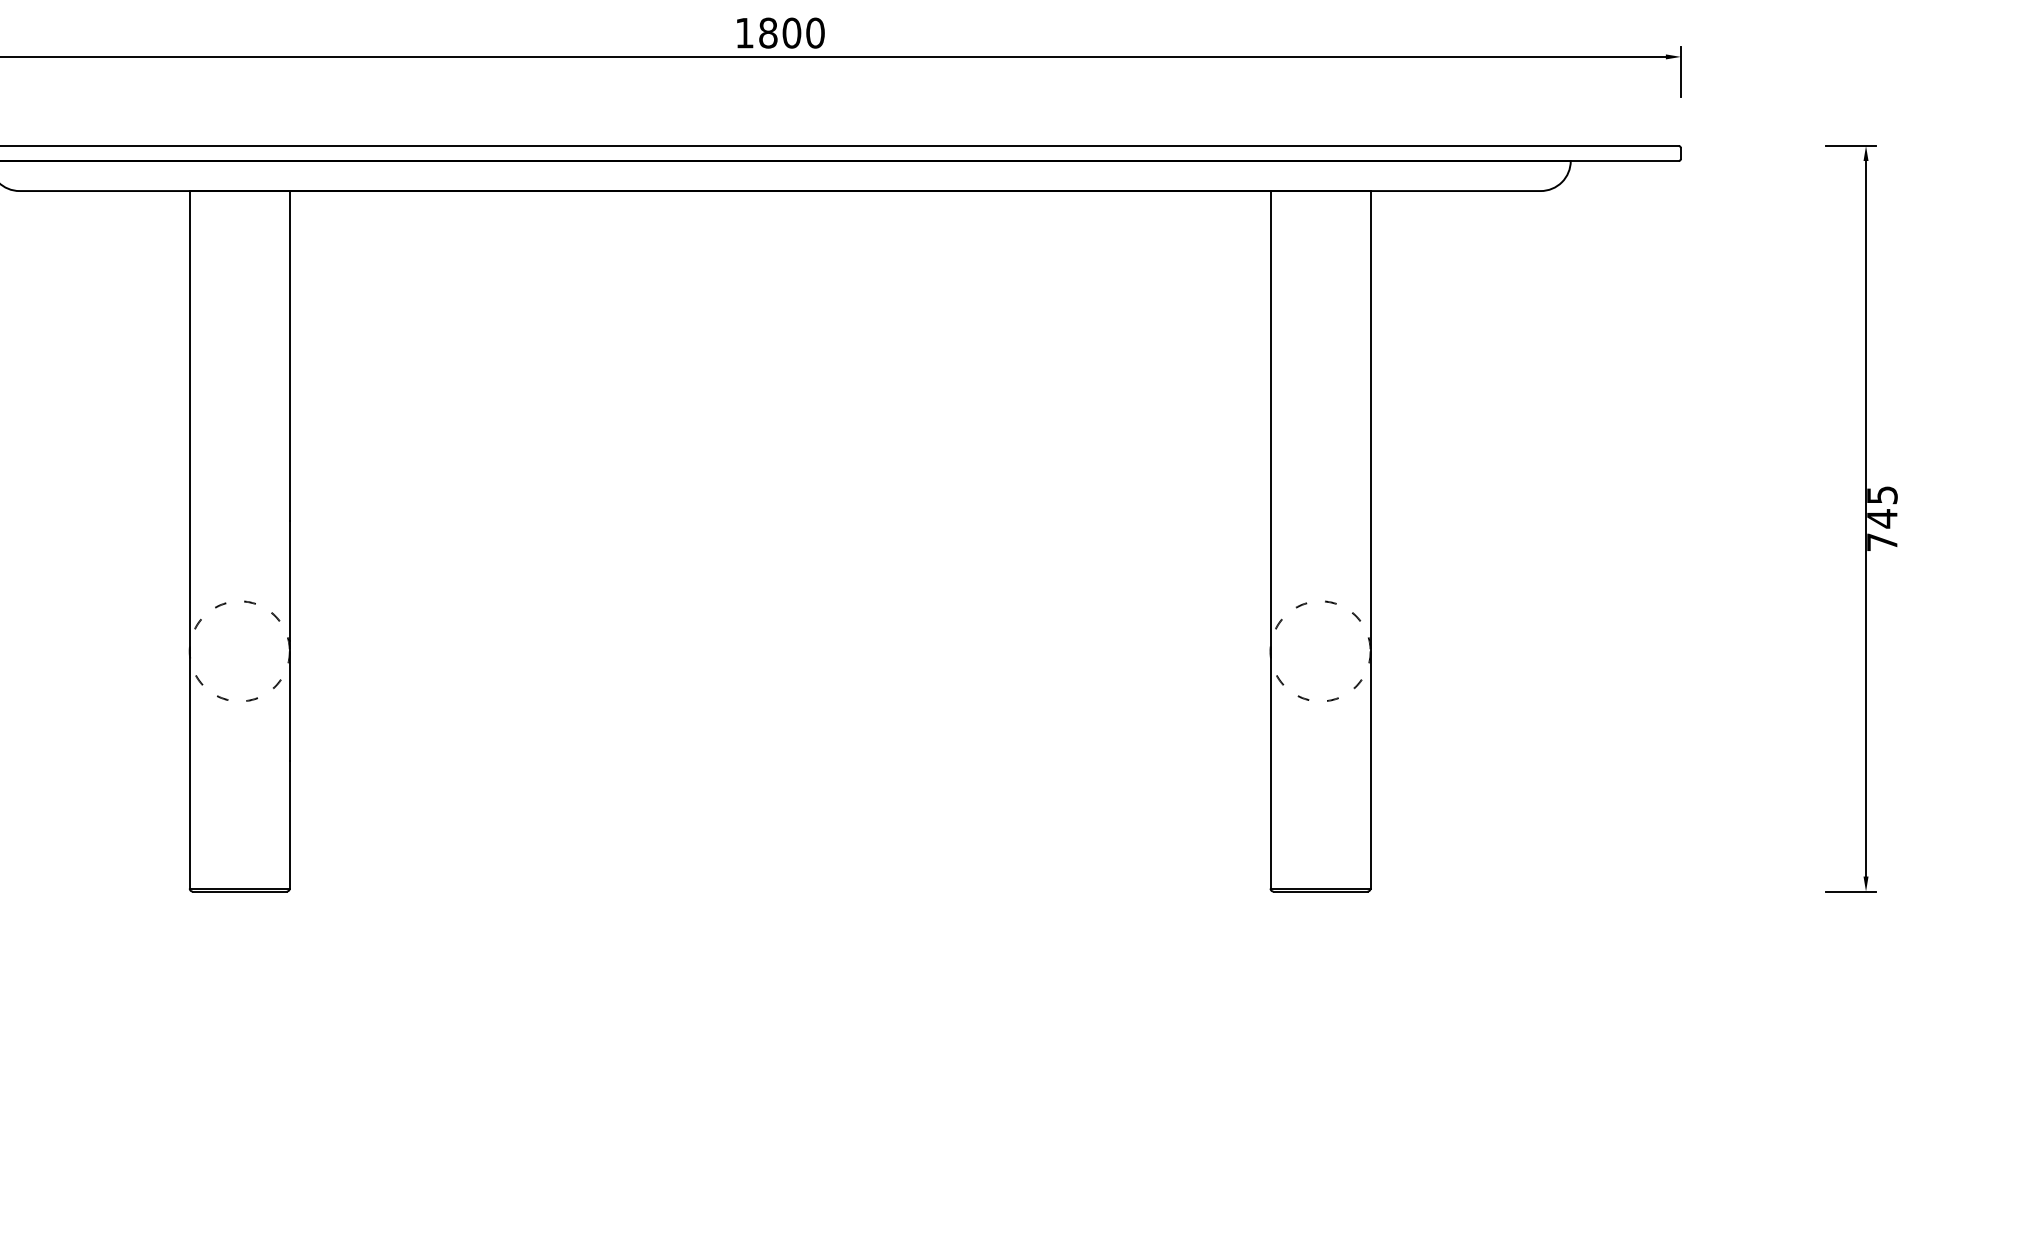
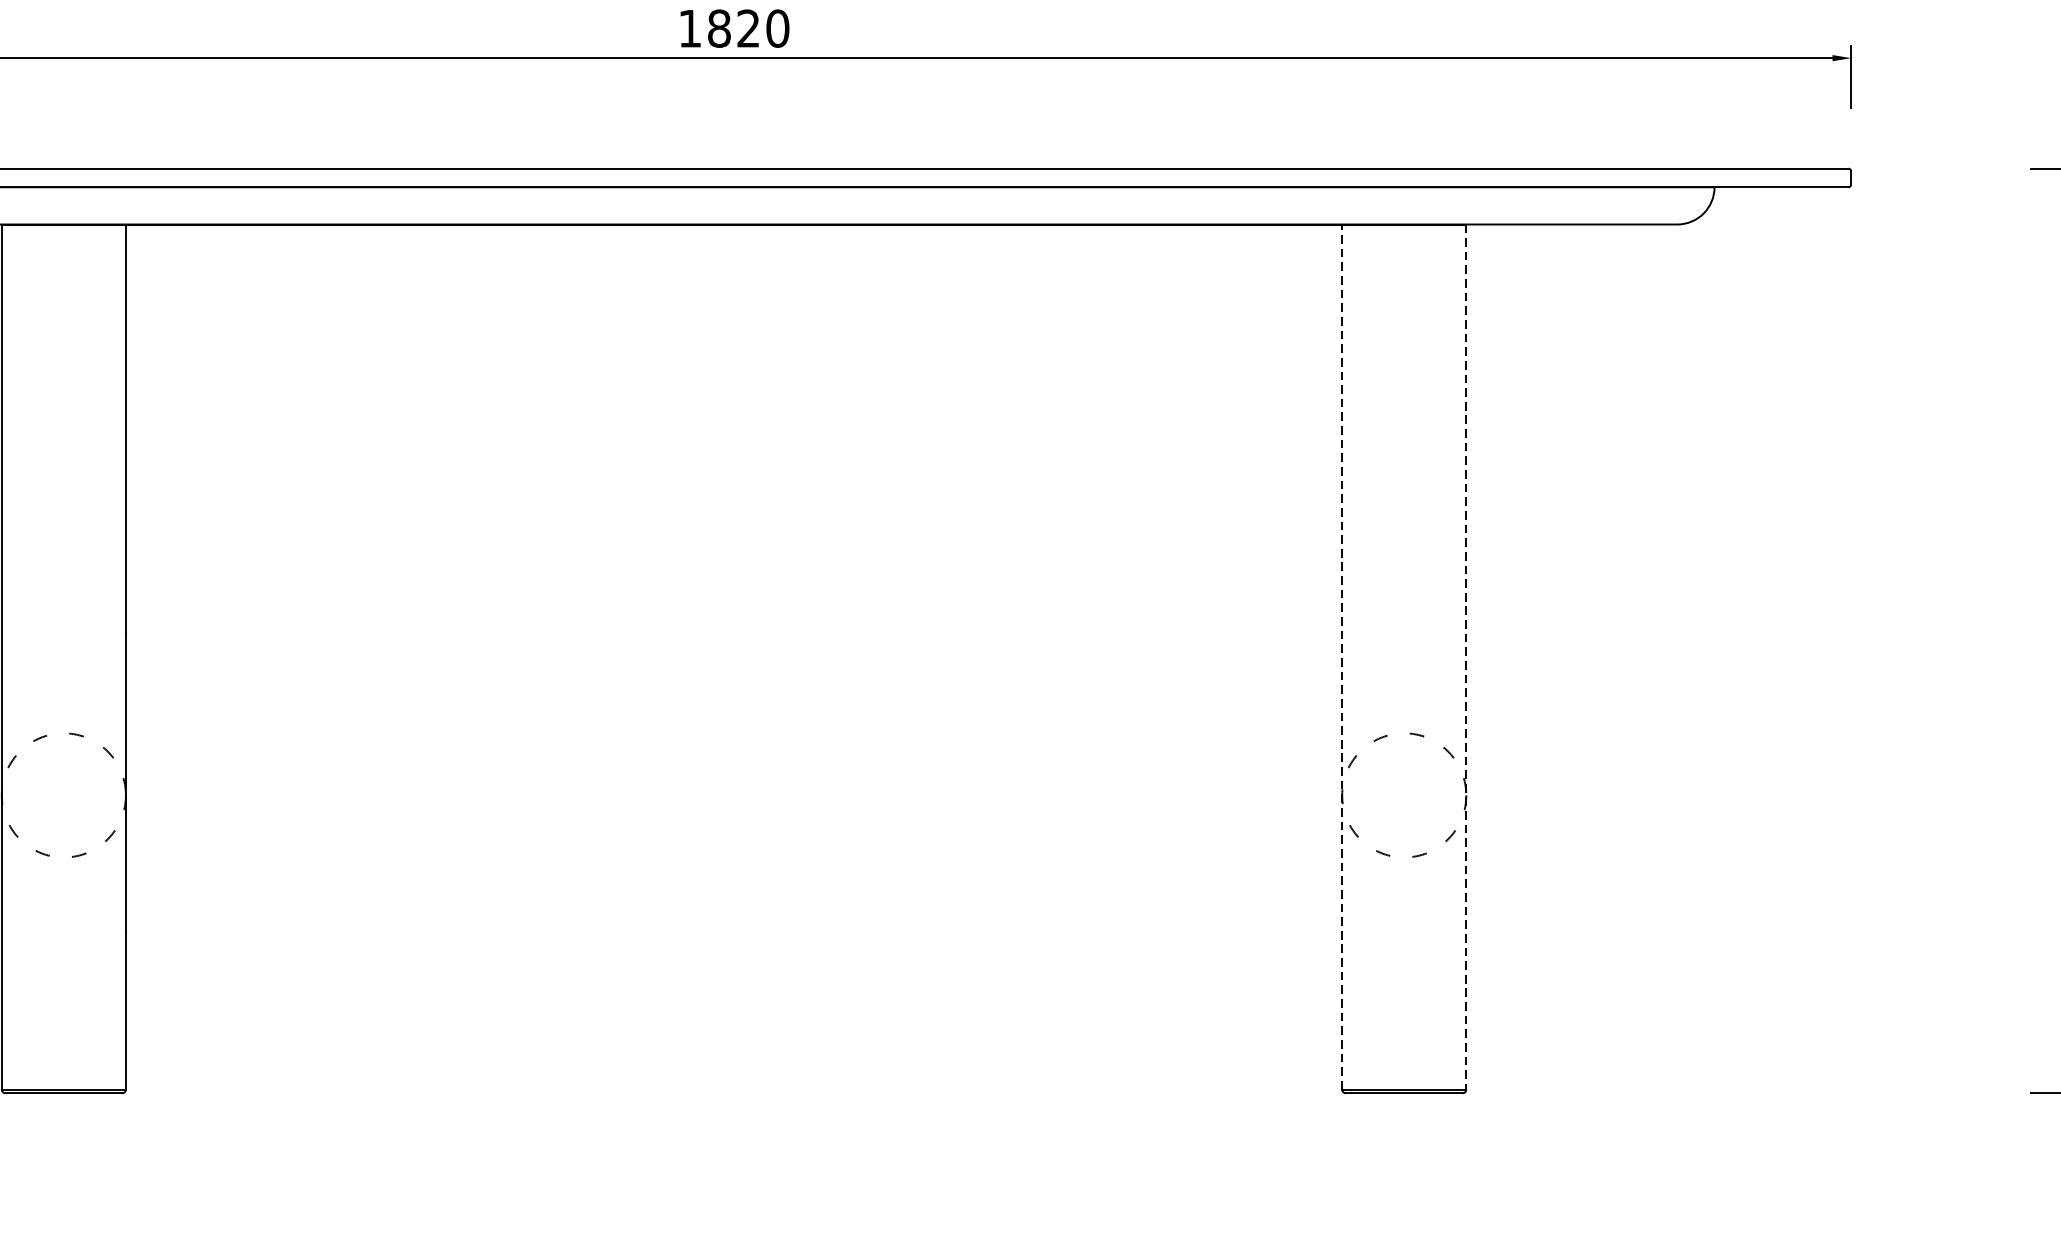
text: (791, 32) -> (748, 27), 1800 -> 1820
line: (1270, 539) -> (1342, 656), solid -> dashed
line: (1370, 539) -> (1466, 656), solid -> dashed

